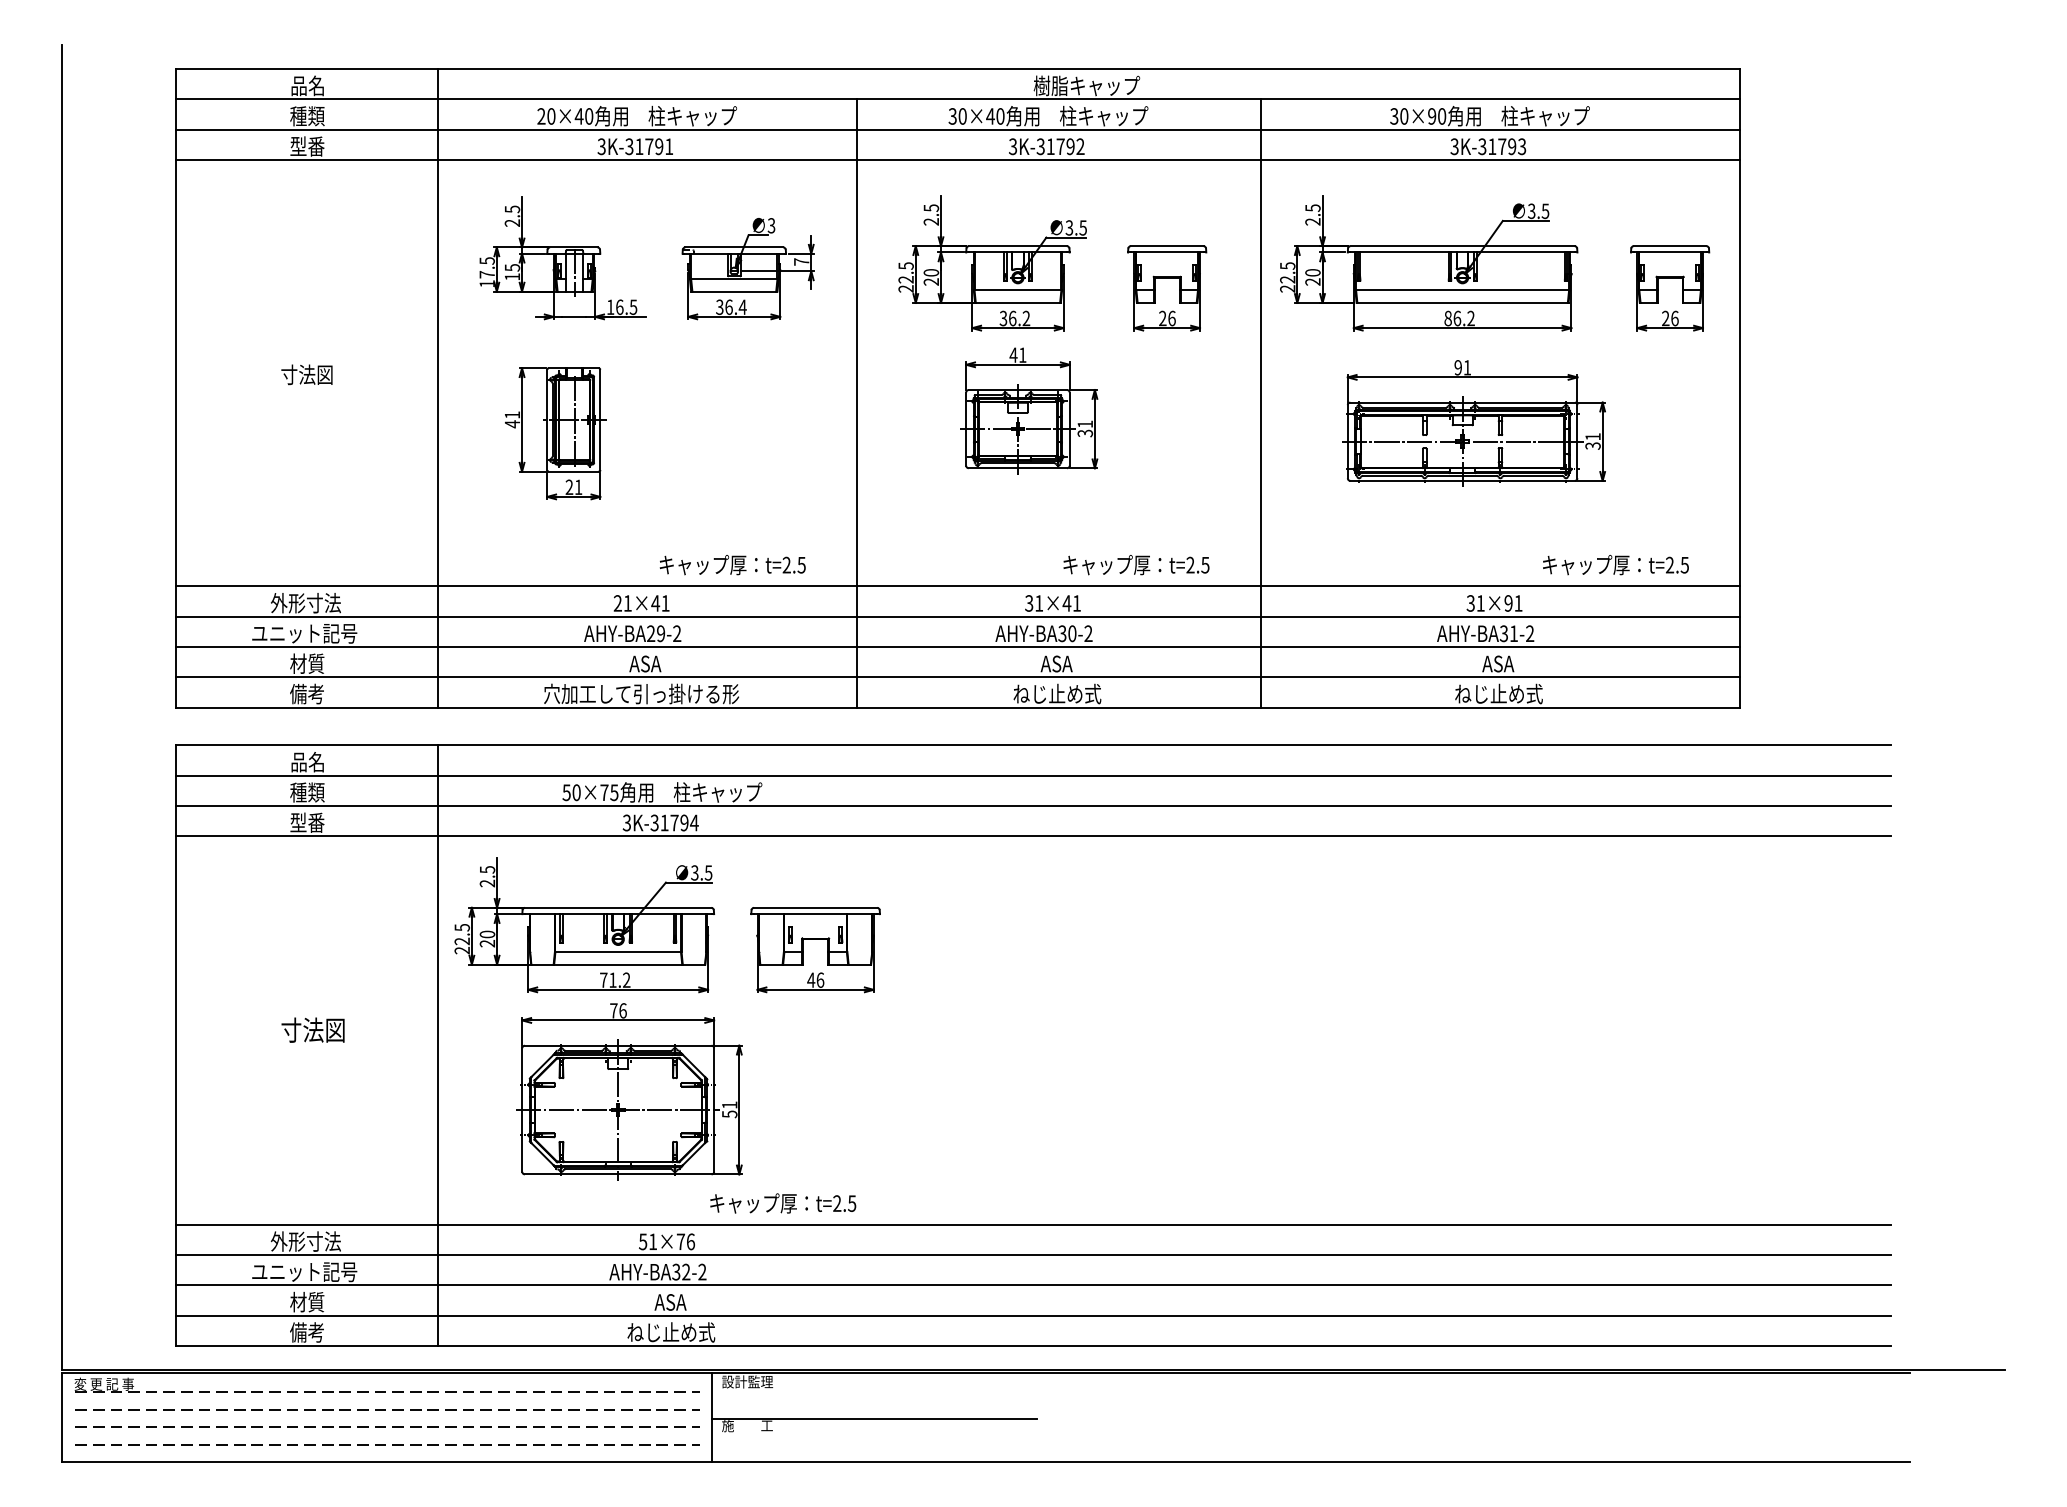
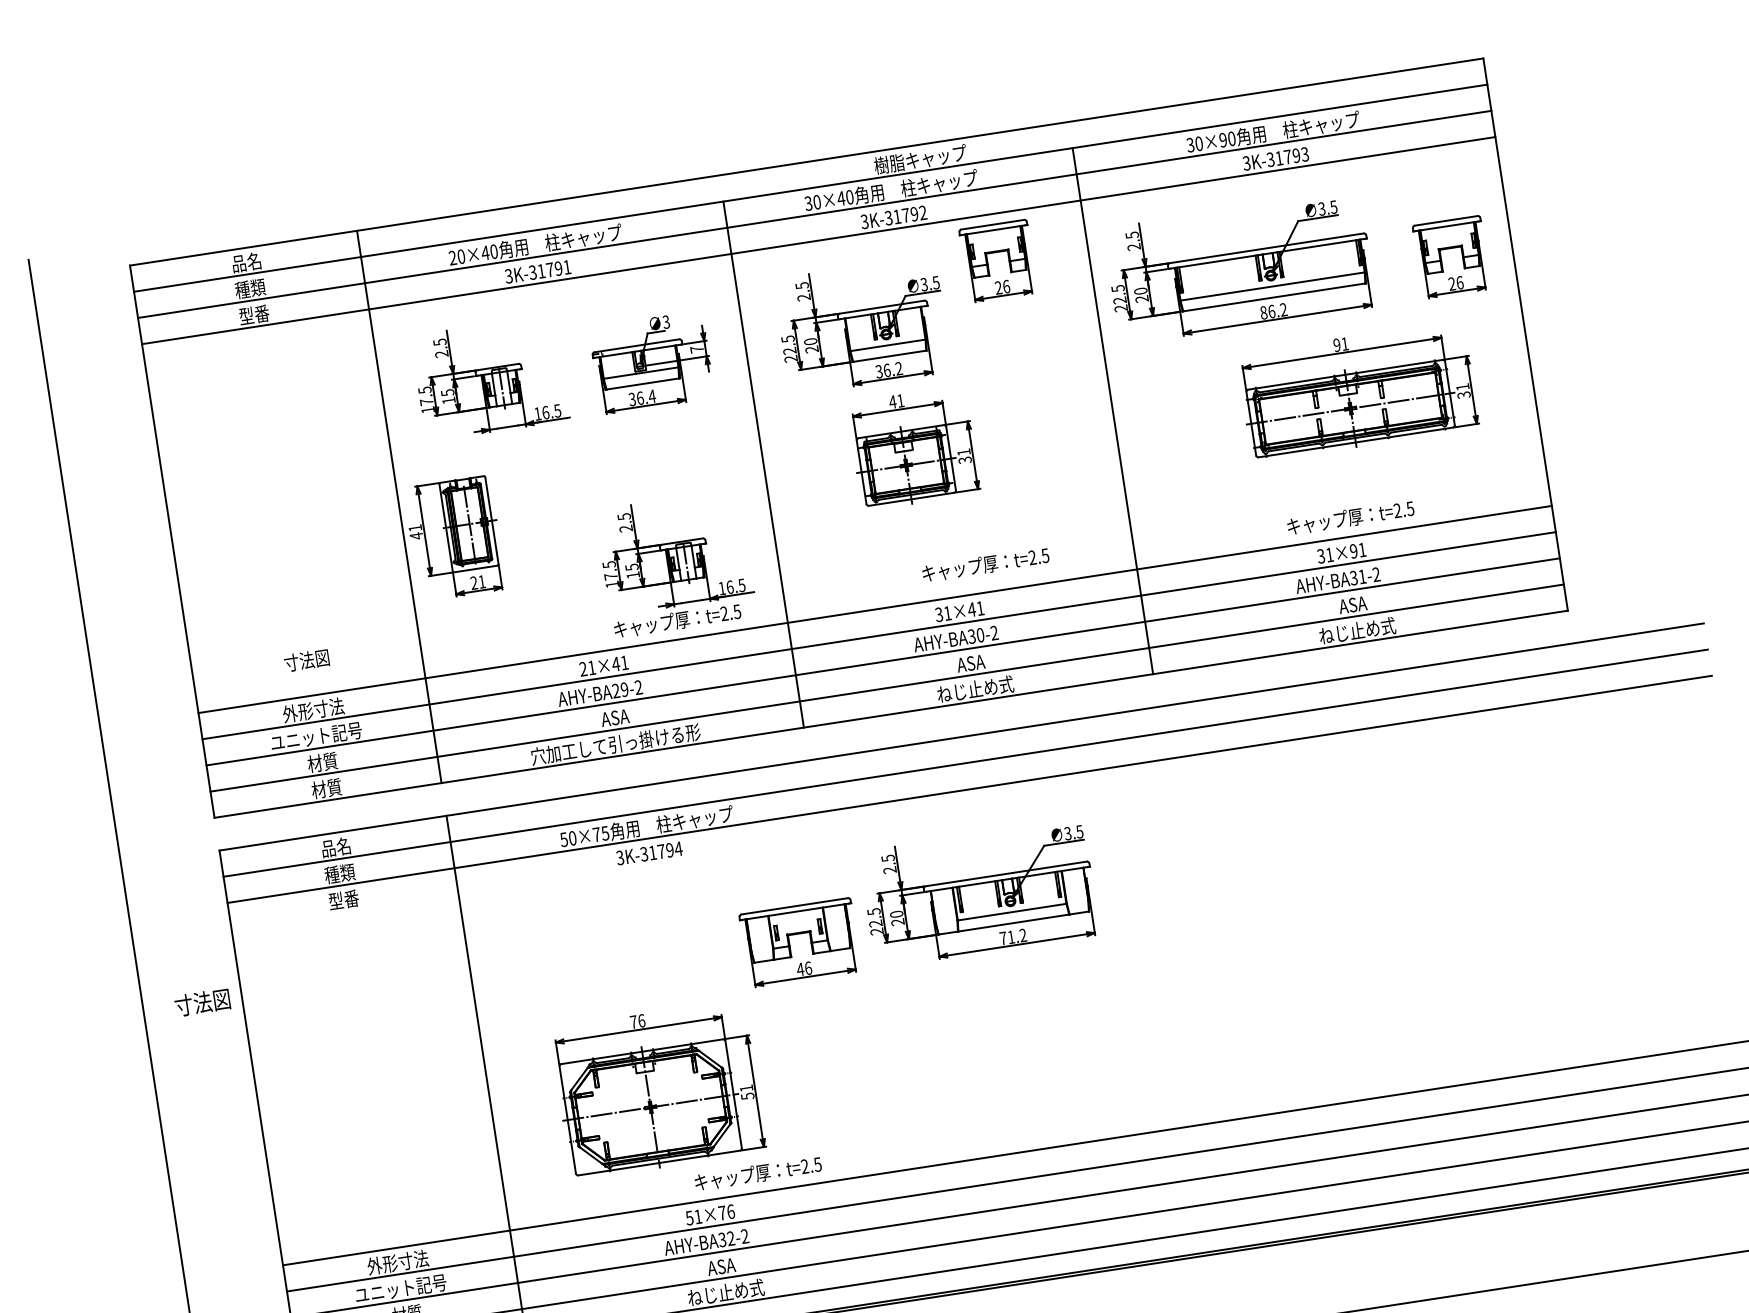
part: (1167, 288) -> (998, 261), moved
text: (306, 374) -> (306, 660), moved
part: (1473, 423) -> (1357, 391), moved
part: (555, 433) -> (454, 538), moved
part: (740, 487) -> (674, 552), added
text: (1136, 565) -> (985, 565), moved
text: (1615, 565) -> (1350, 518), moved
text: (307, 693) -> (326, 788), 備考 -> 材質
line: (1033, 836) -> (973, 815), removed
part: (584, 925) -> (979, 893), moved
text: (312, 1029) -> (201, 1002), moved
text: (783, 1203) -> (758, 1173), moved

